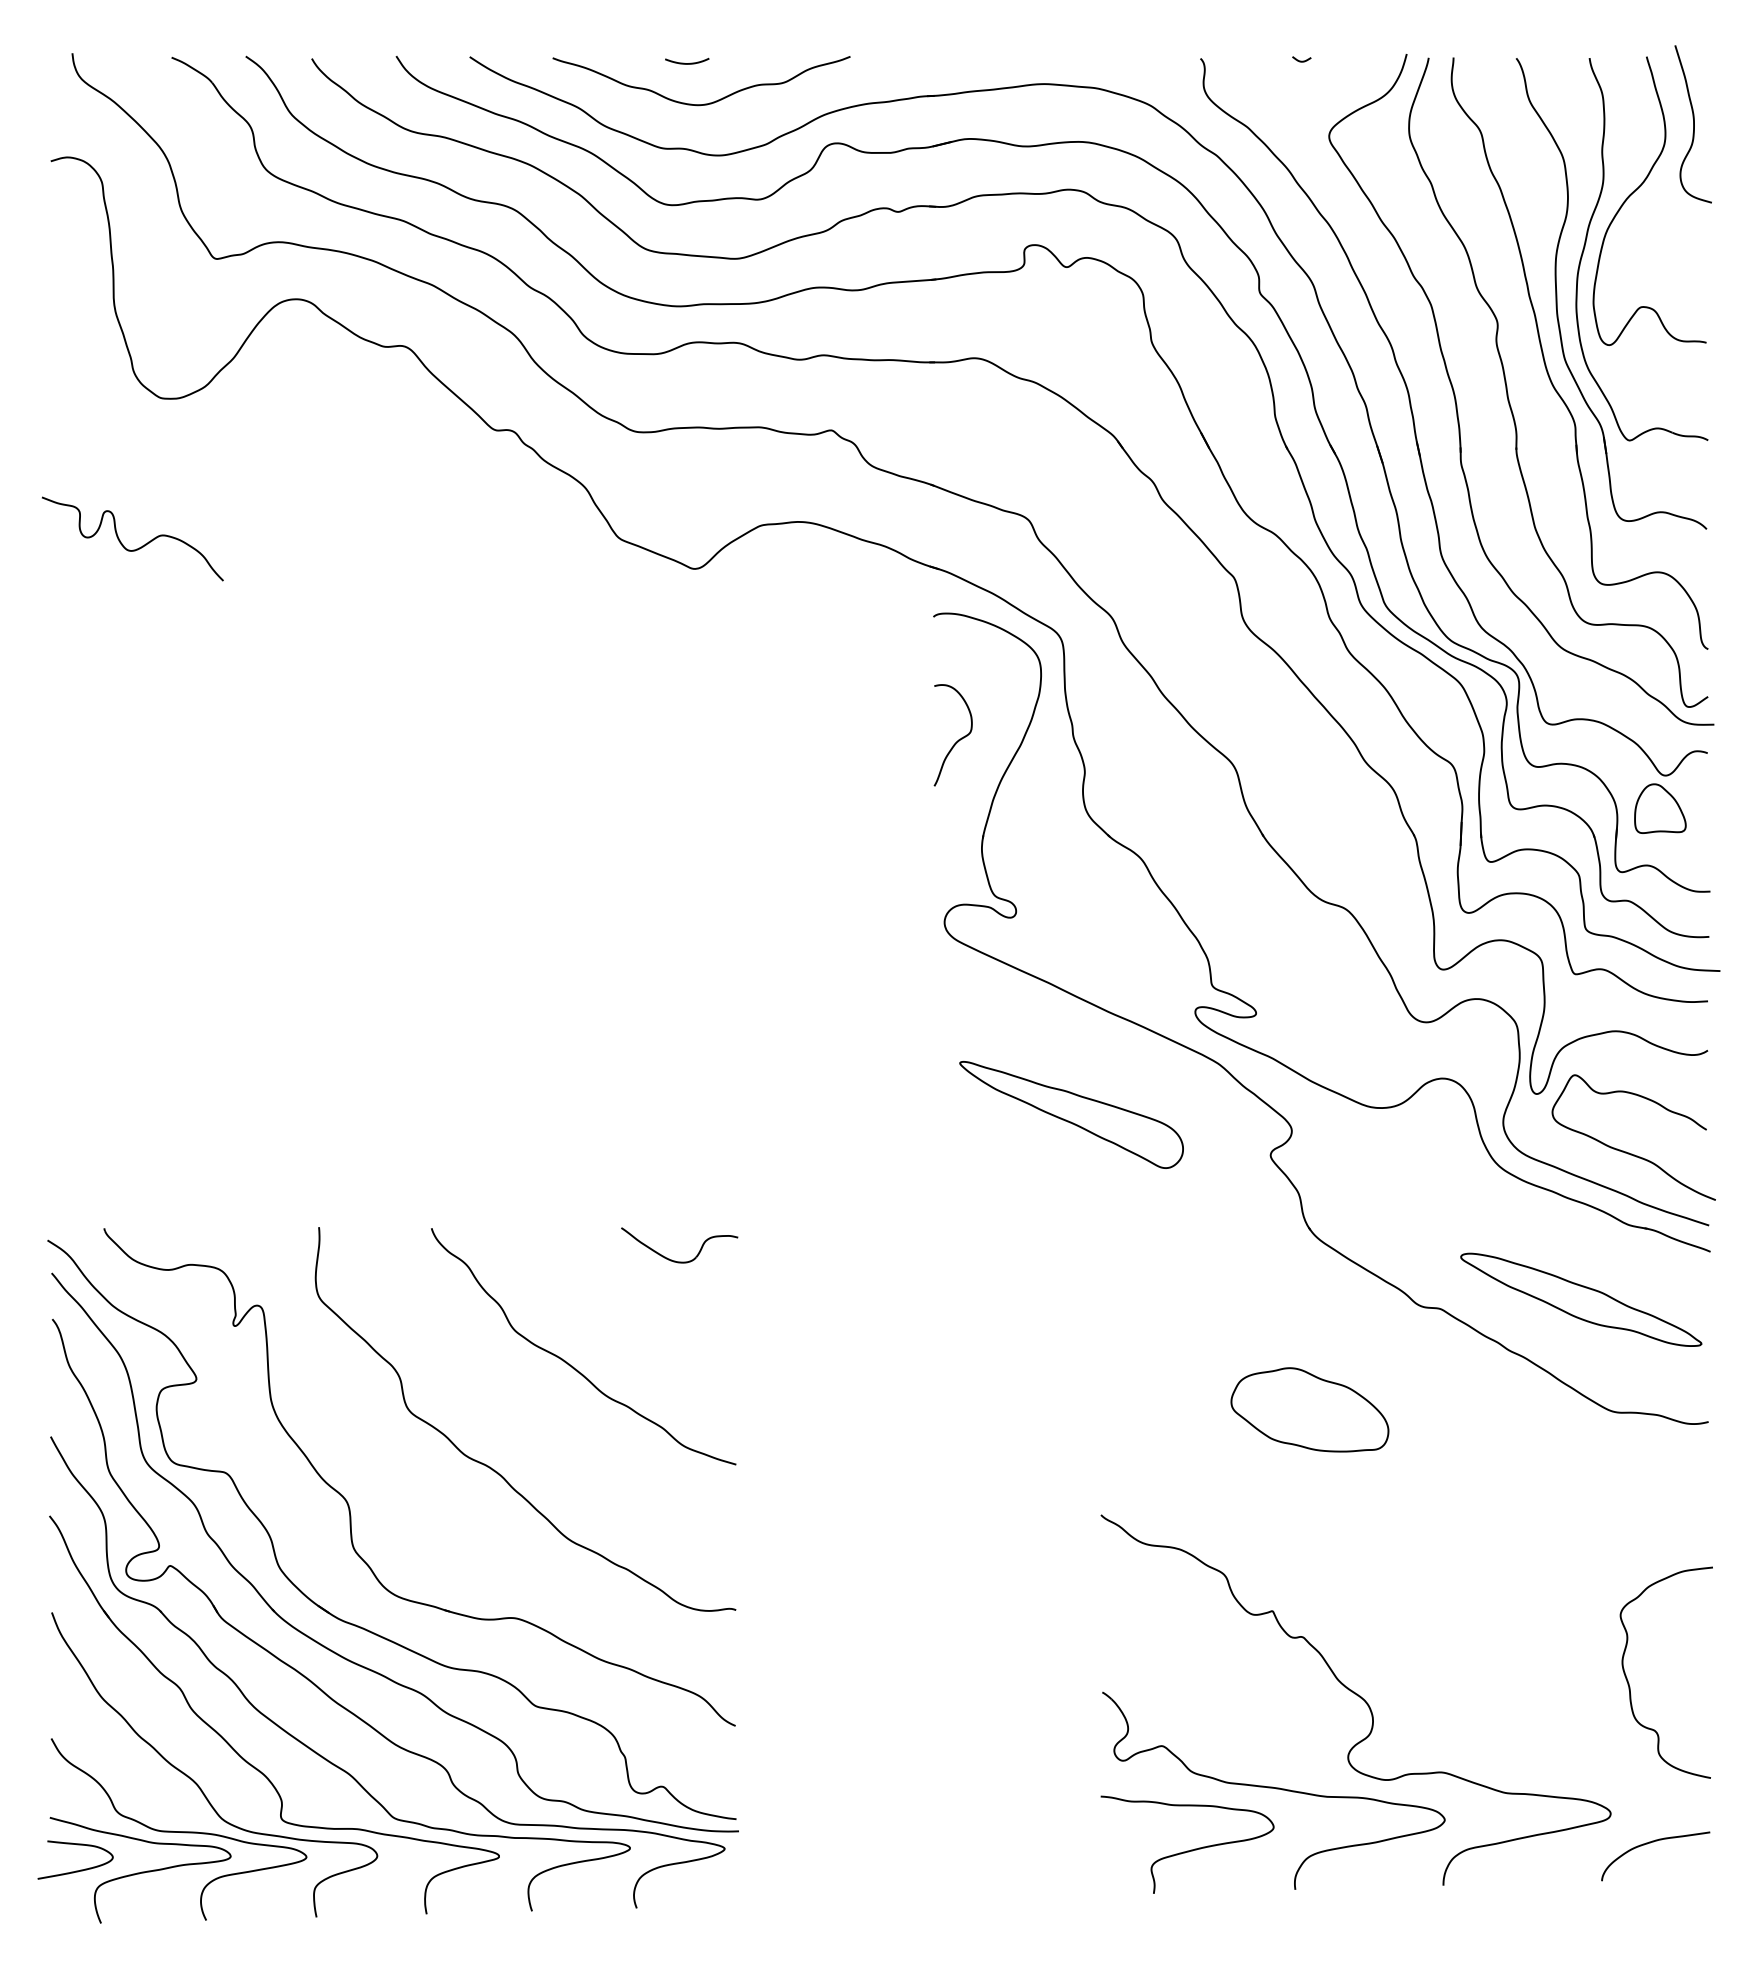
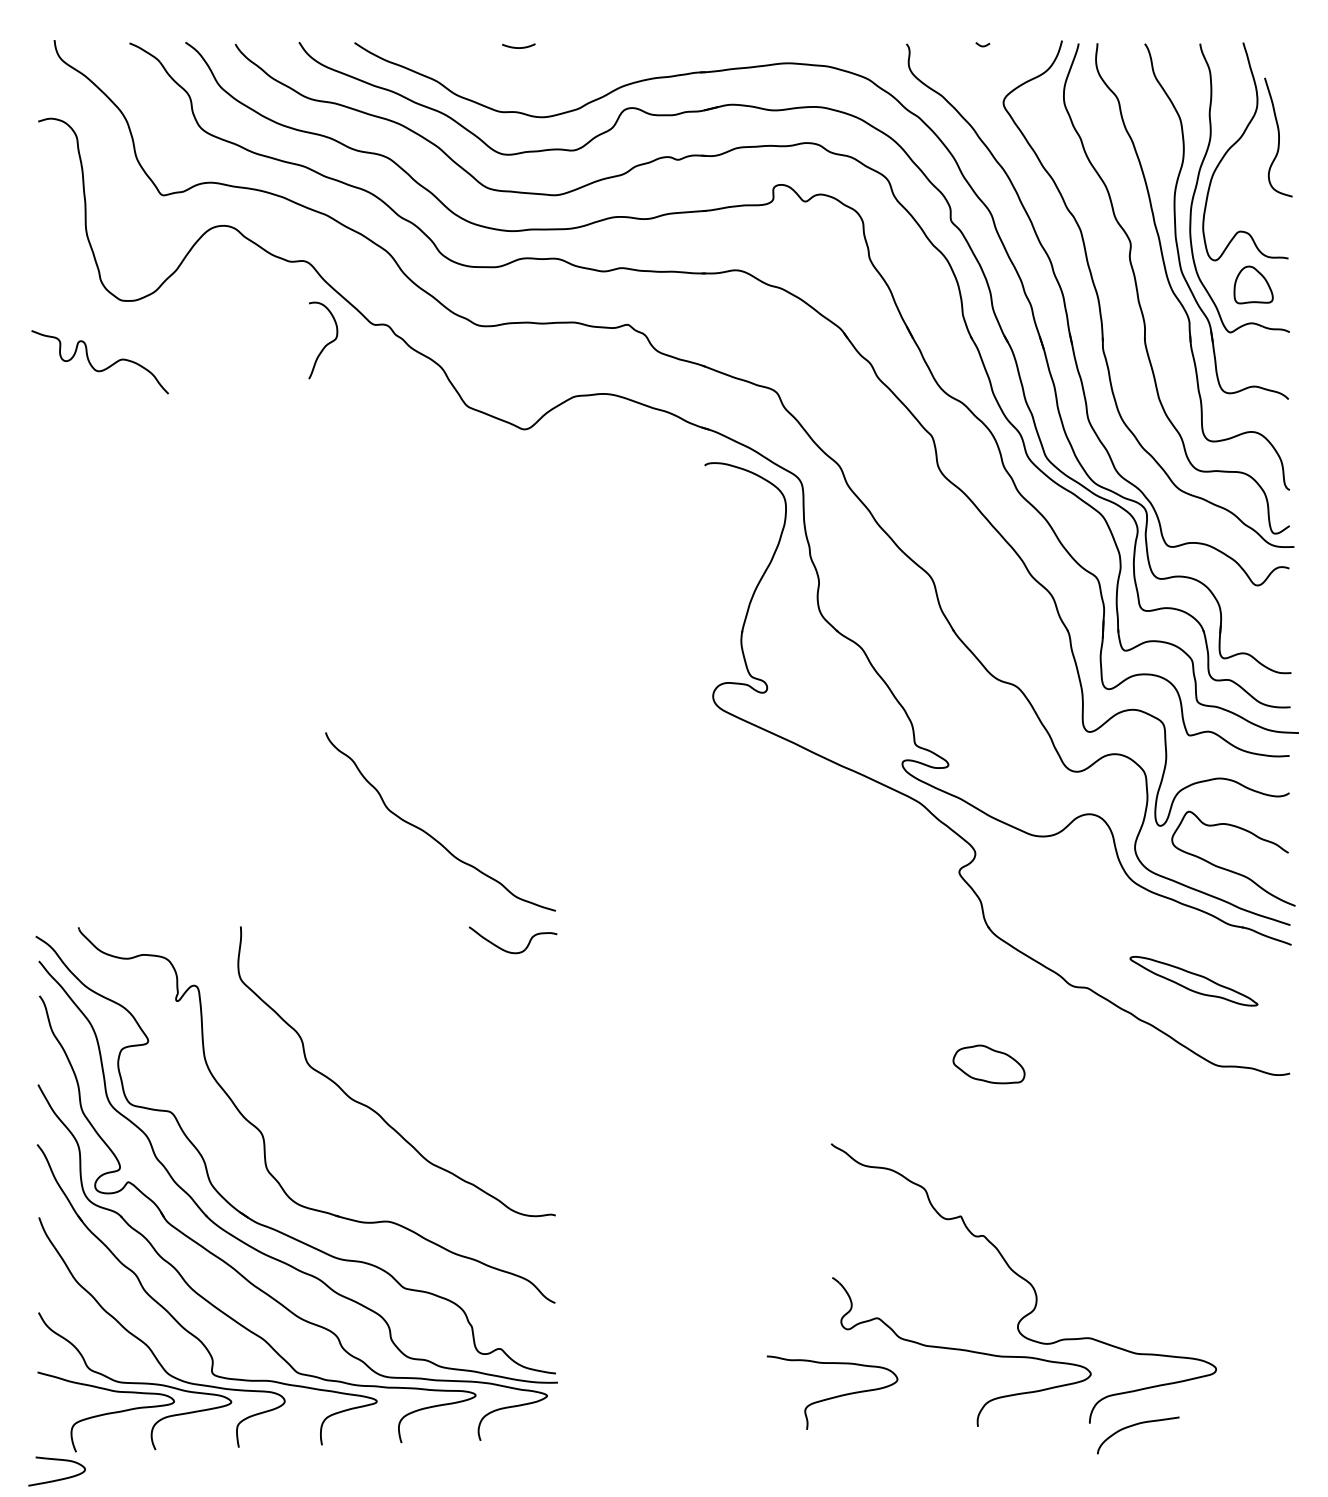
curve: (704, 103) -> (531, 77), removed
curve: (1693, 124) -> (1278, 137), moved
curve: (136, 548) -> (102, 369), moved
curve: (957, 740) -> (326, 344), moved
part: (1660, 808) -> (1253, 284), moved
part: (1071, 1114) -> (808, 841), removed
part: (1581, 1299) -> (1194, 981), size x0.7
curve: (569, 1363) -> (429, 834), moved
part: (1309, 1409) -> (988, 1064), size x0.6
curve: (1629, 1683) -> (1230, 1271), removed
curve: (1650, 1843) -> (1134, 1425), moved
curve: (1187, 1850) -> (832, 1397), moved
curve: (75, 1870) -> (56, 1479), moved

